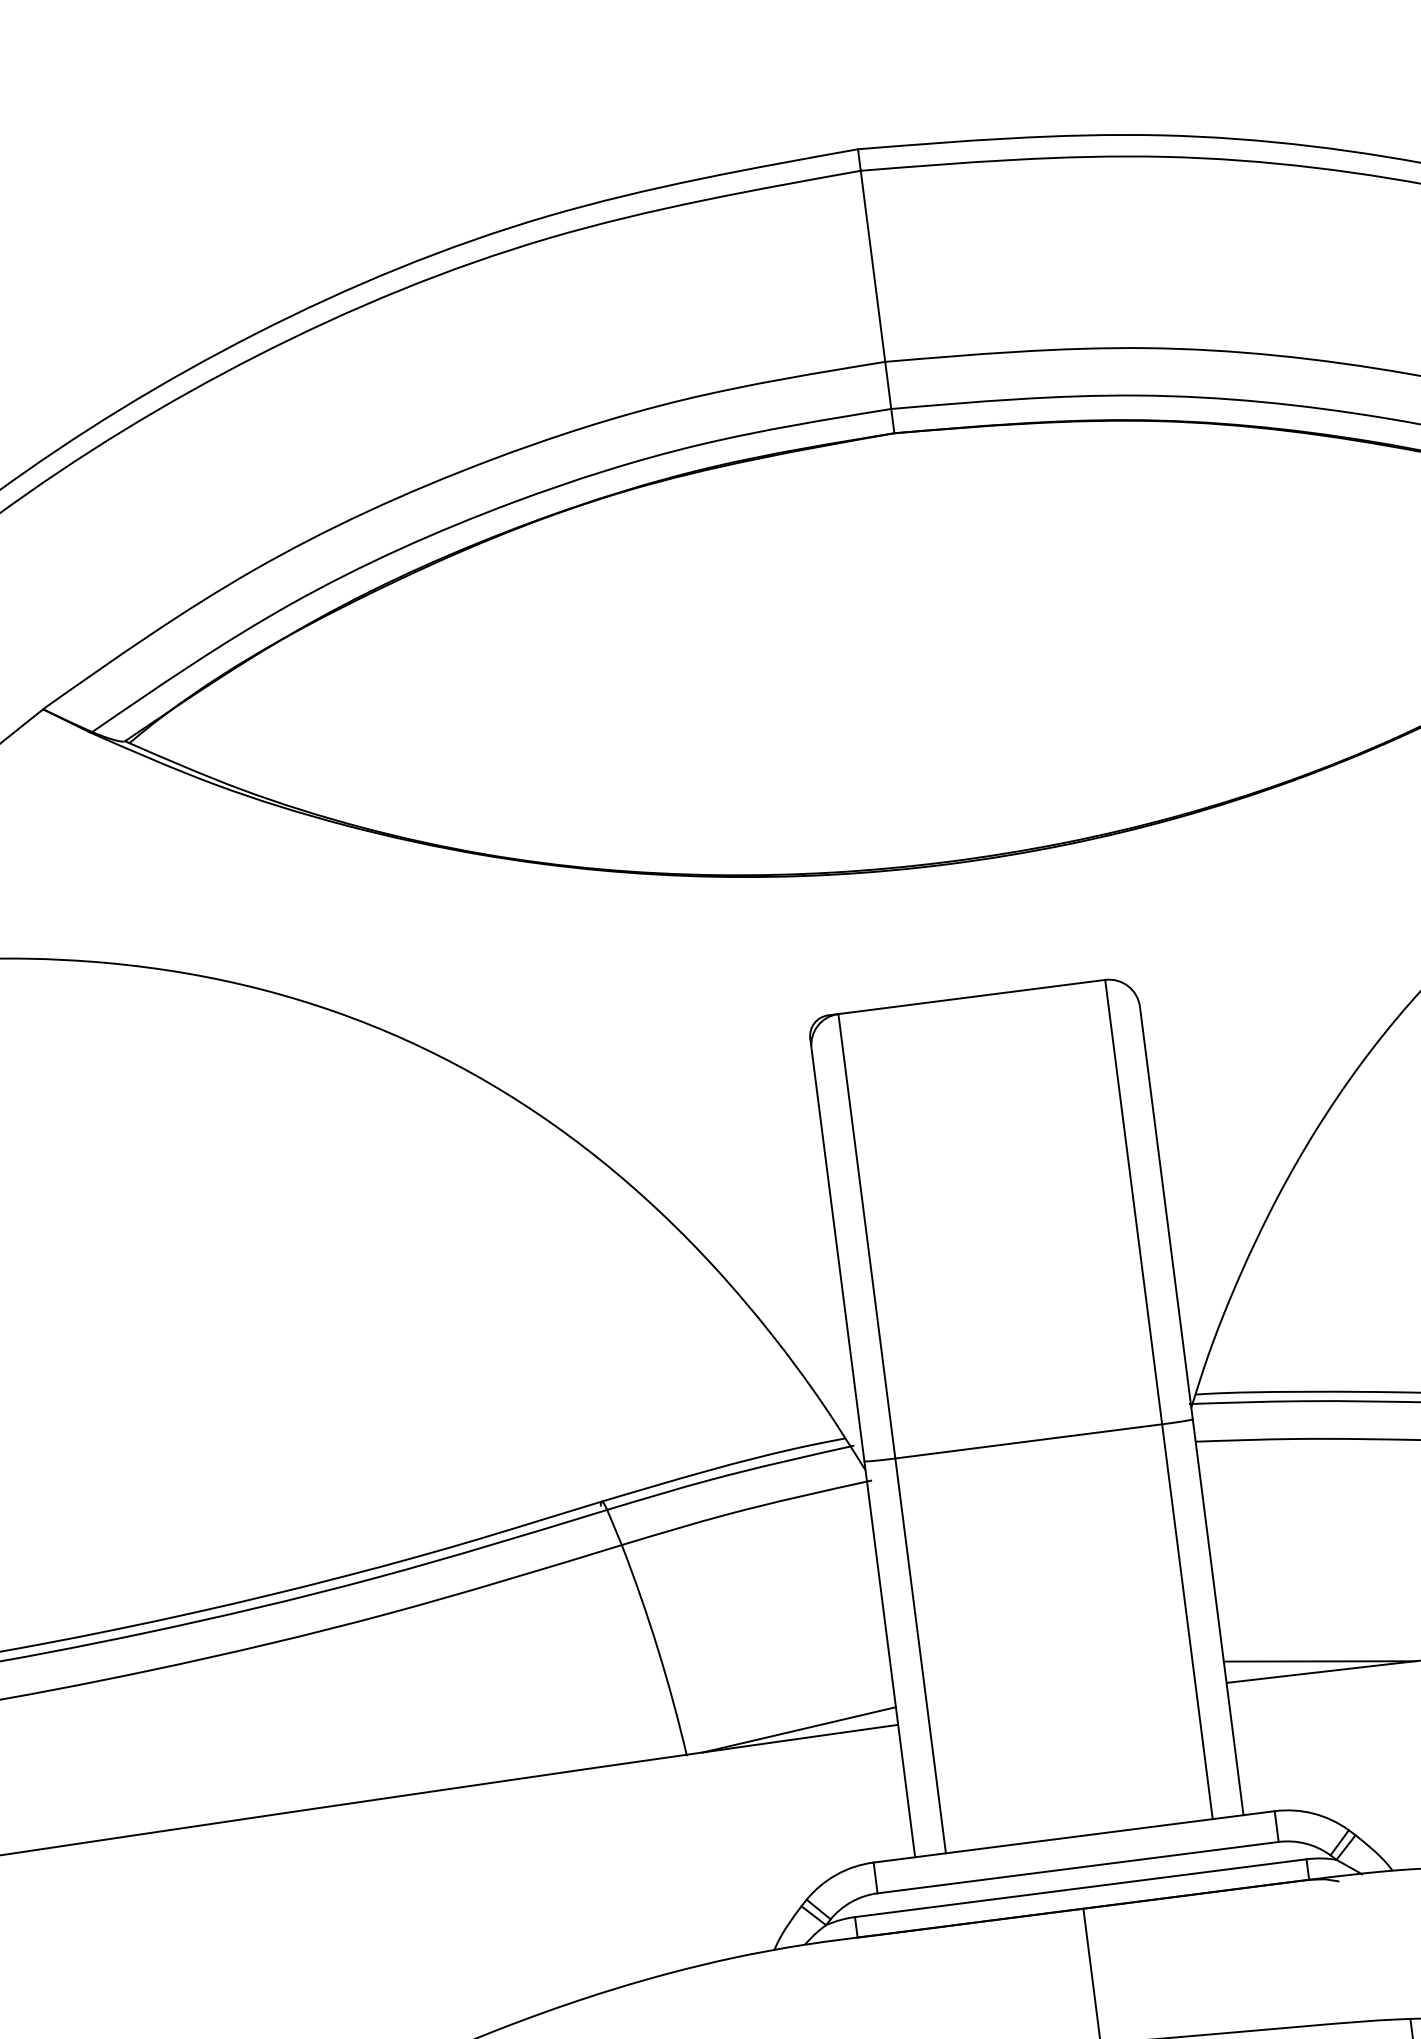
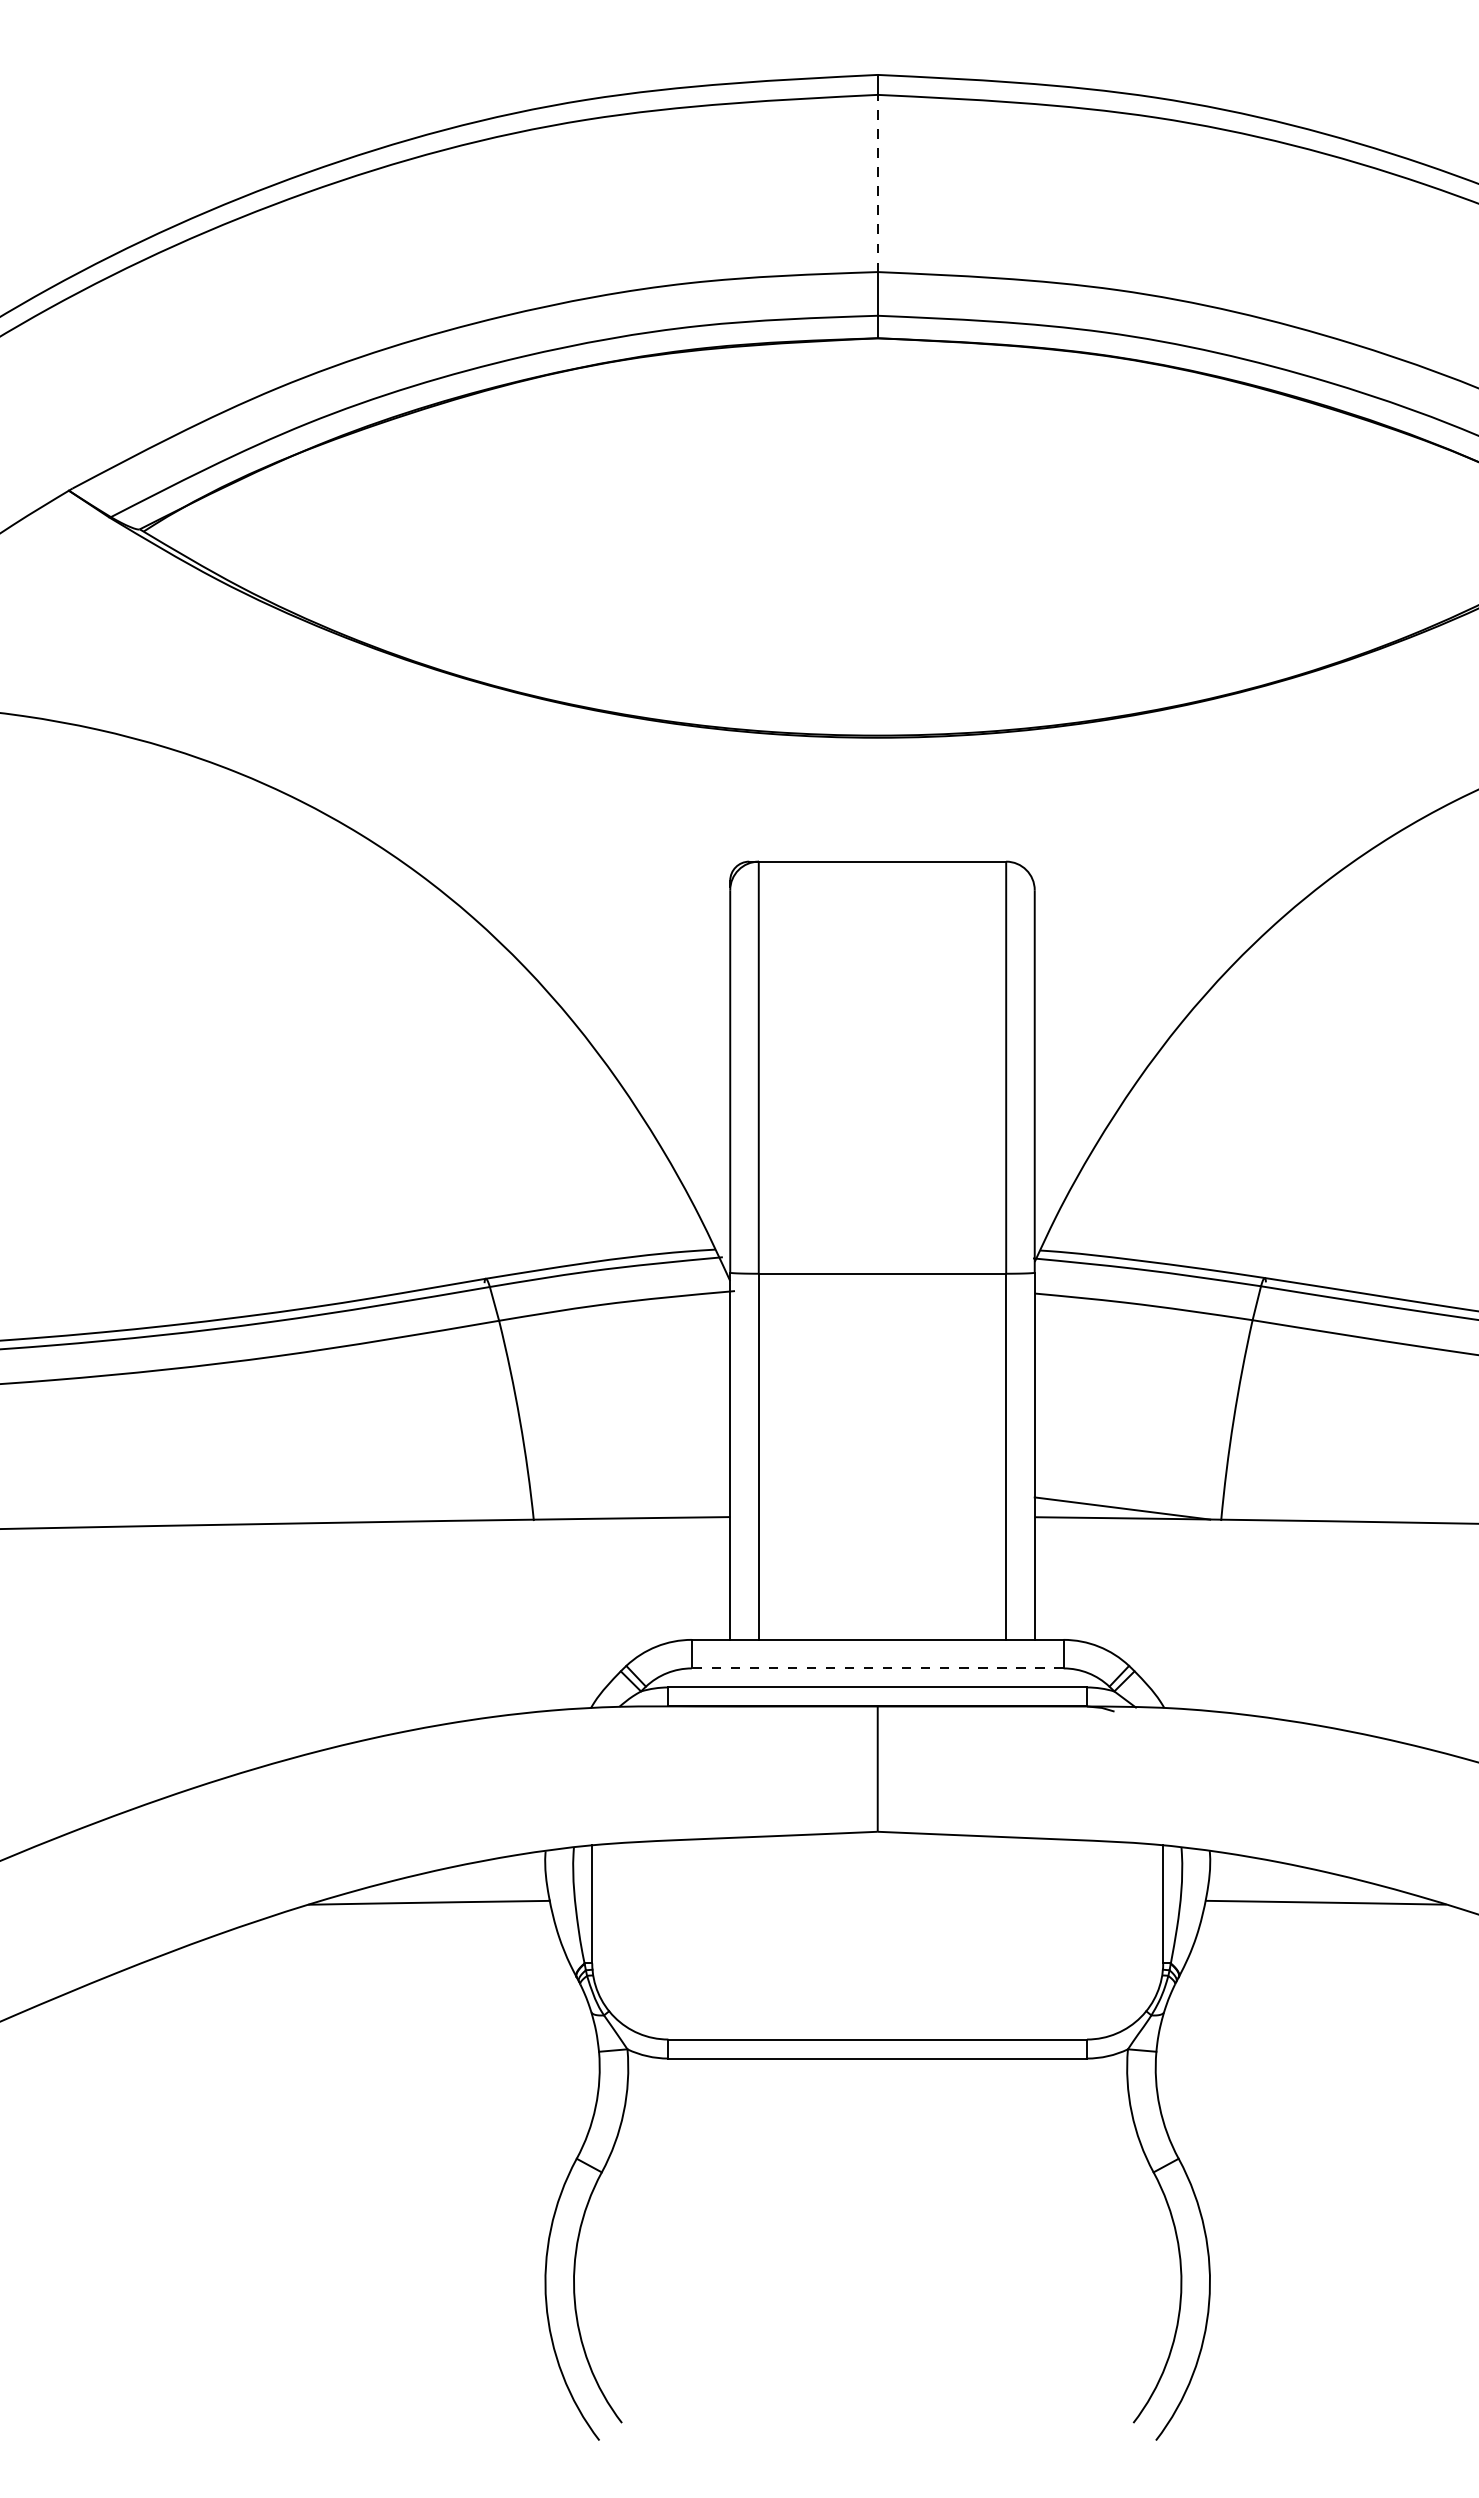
line: (872, 266) -> (877, 183), solid -> dashed
line: (799, 1729) -> (639, 1509), removed
line: (1077, 1867) -> (877, 1668), solid -> dashed

